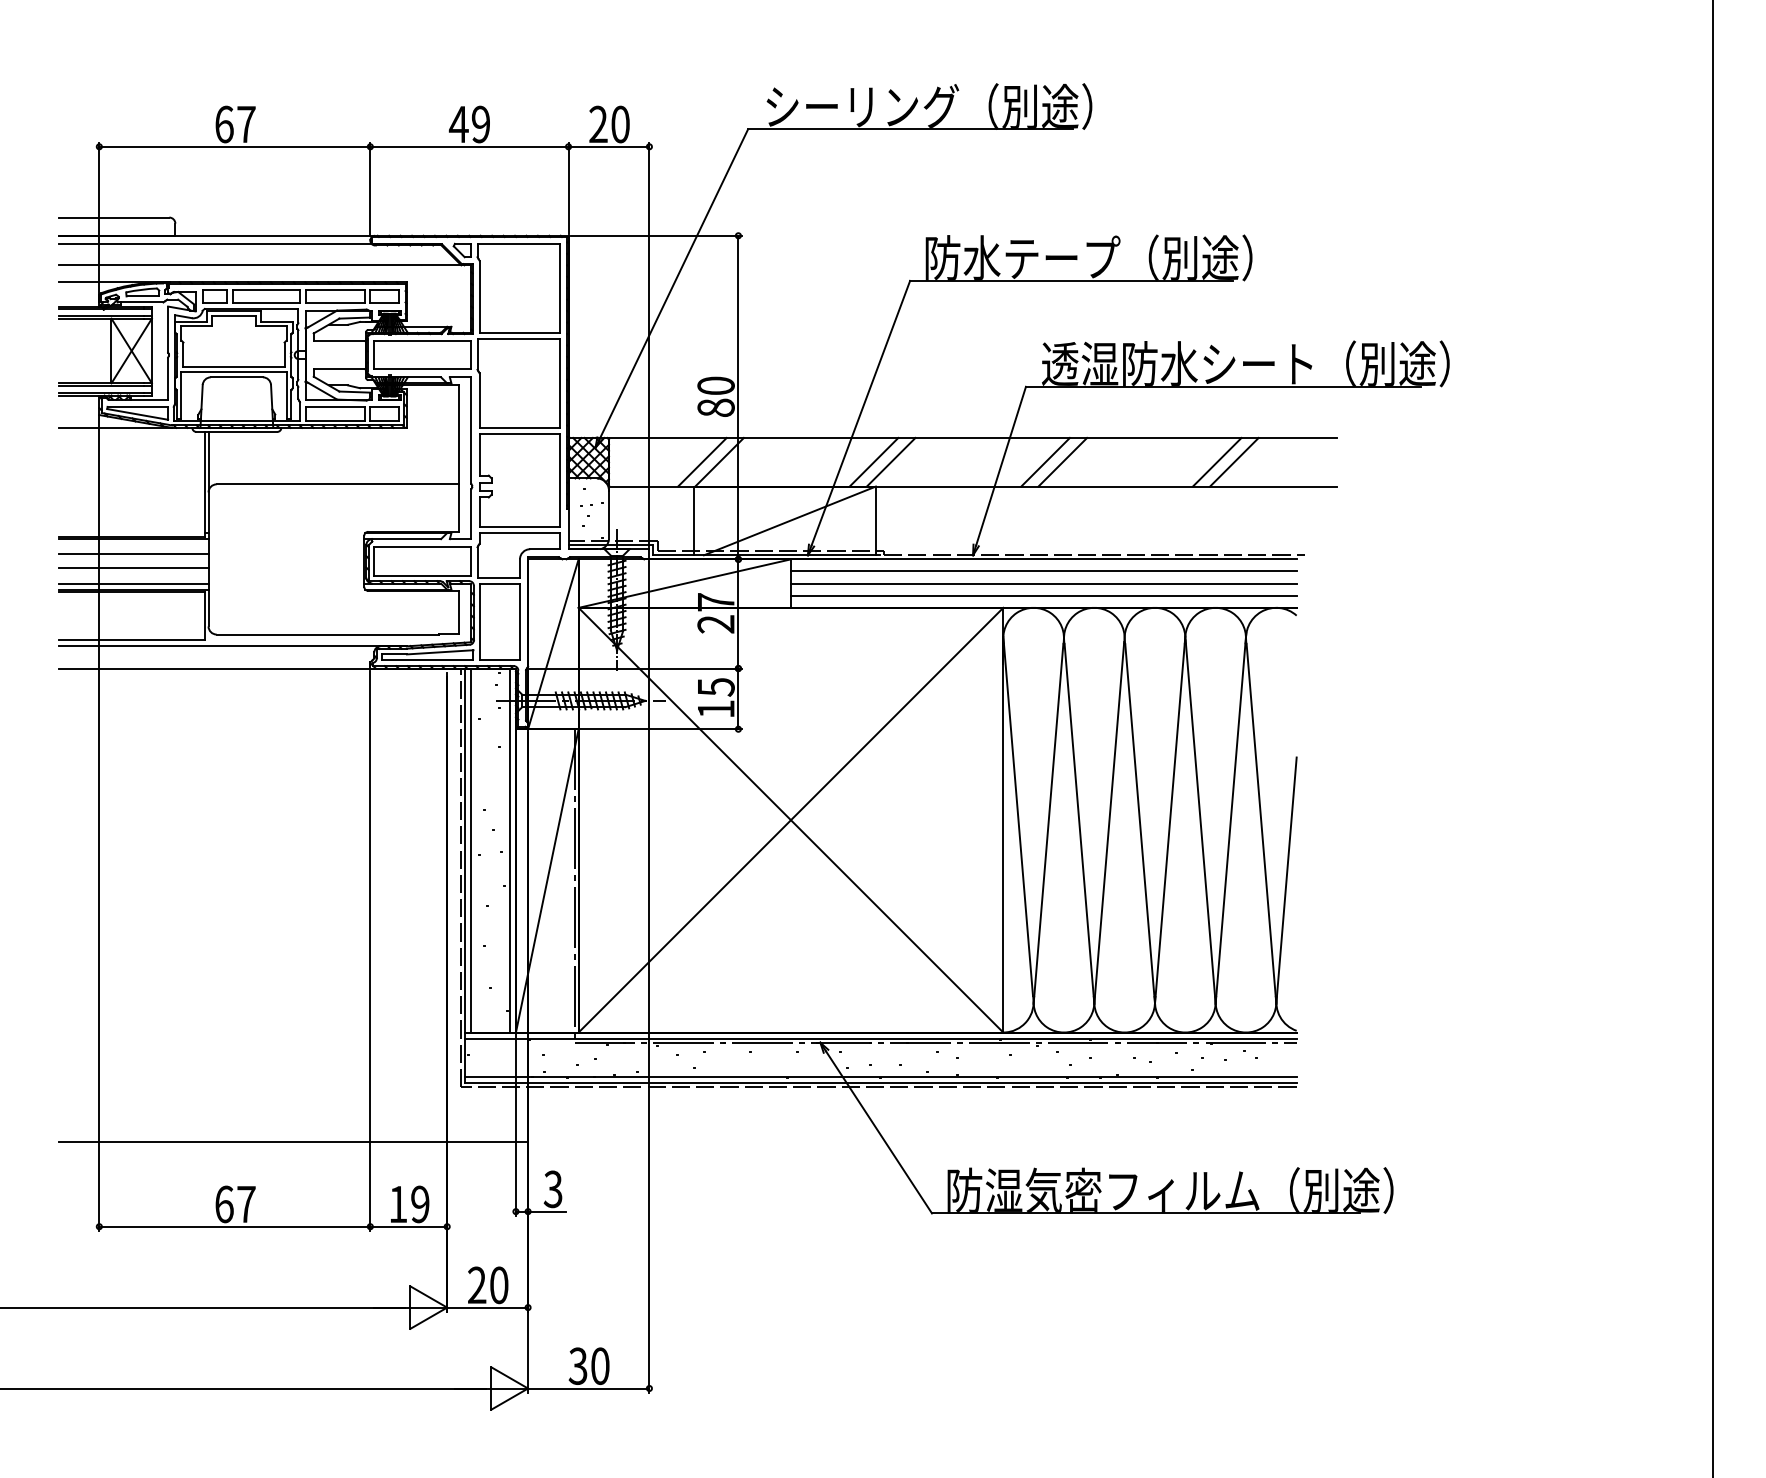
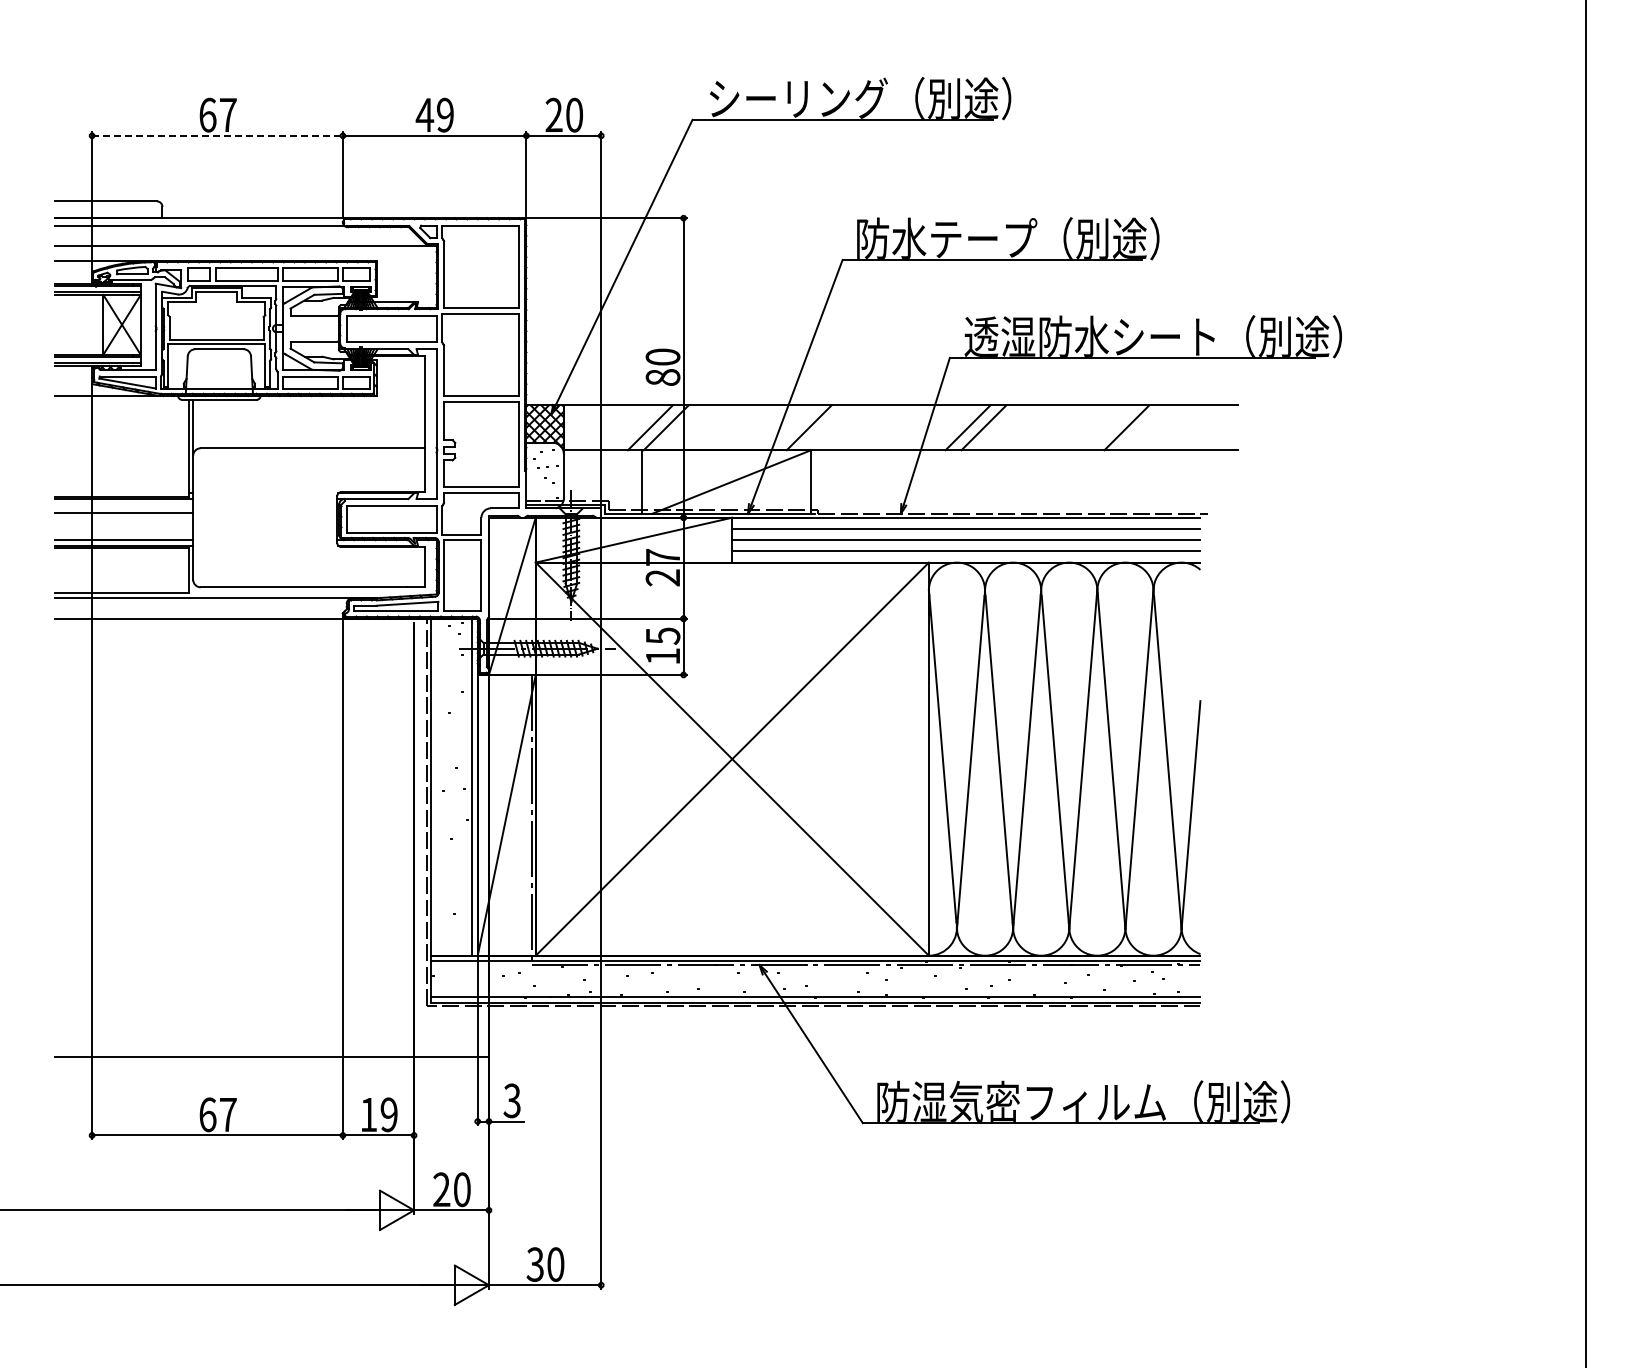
line: (235, 146) -> (218, 135), solid -> dashed
line: (890, 461) -> (824, 427), removed
line: (1234, 461) -> (1142, 427), removed
line: (133, 567) -> (123, 525), removed
line: (471, 849) -> (436, 786), removed

